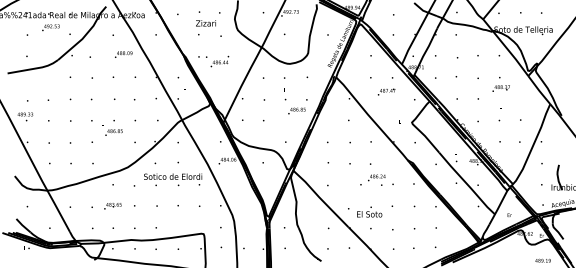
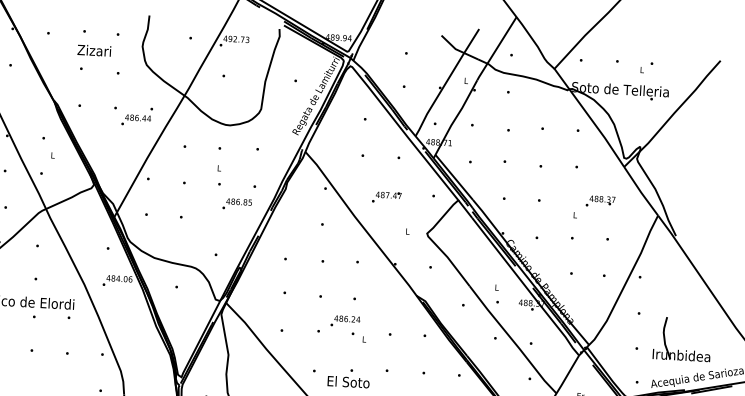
text: (217, 61) -> (133, 116), moved
text: (500, 88) -> (599, 201), moved
text: (386, 91) -> (386, 196), moved
text: (372, 179) -> (338, 323), moved

